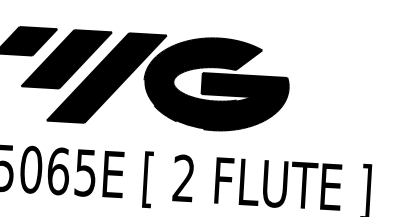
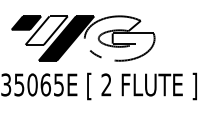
fill: (66, 59) -> (46, 30), removed
fill: (216, 84) -> (119, 38), removed

